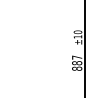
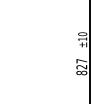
text: (77, 63) -> (82, 67), 887 -> 827

